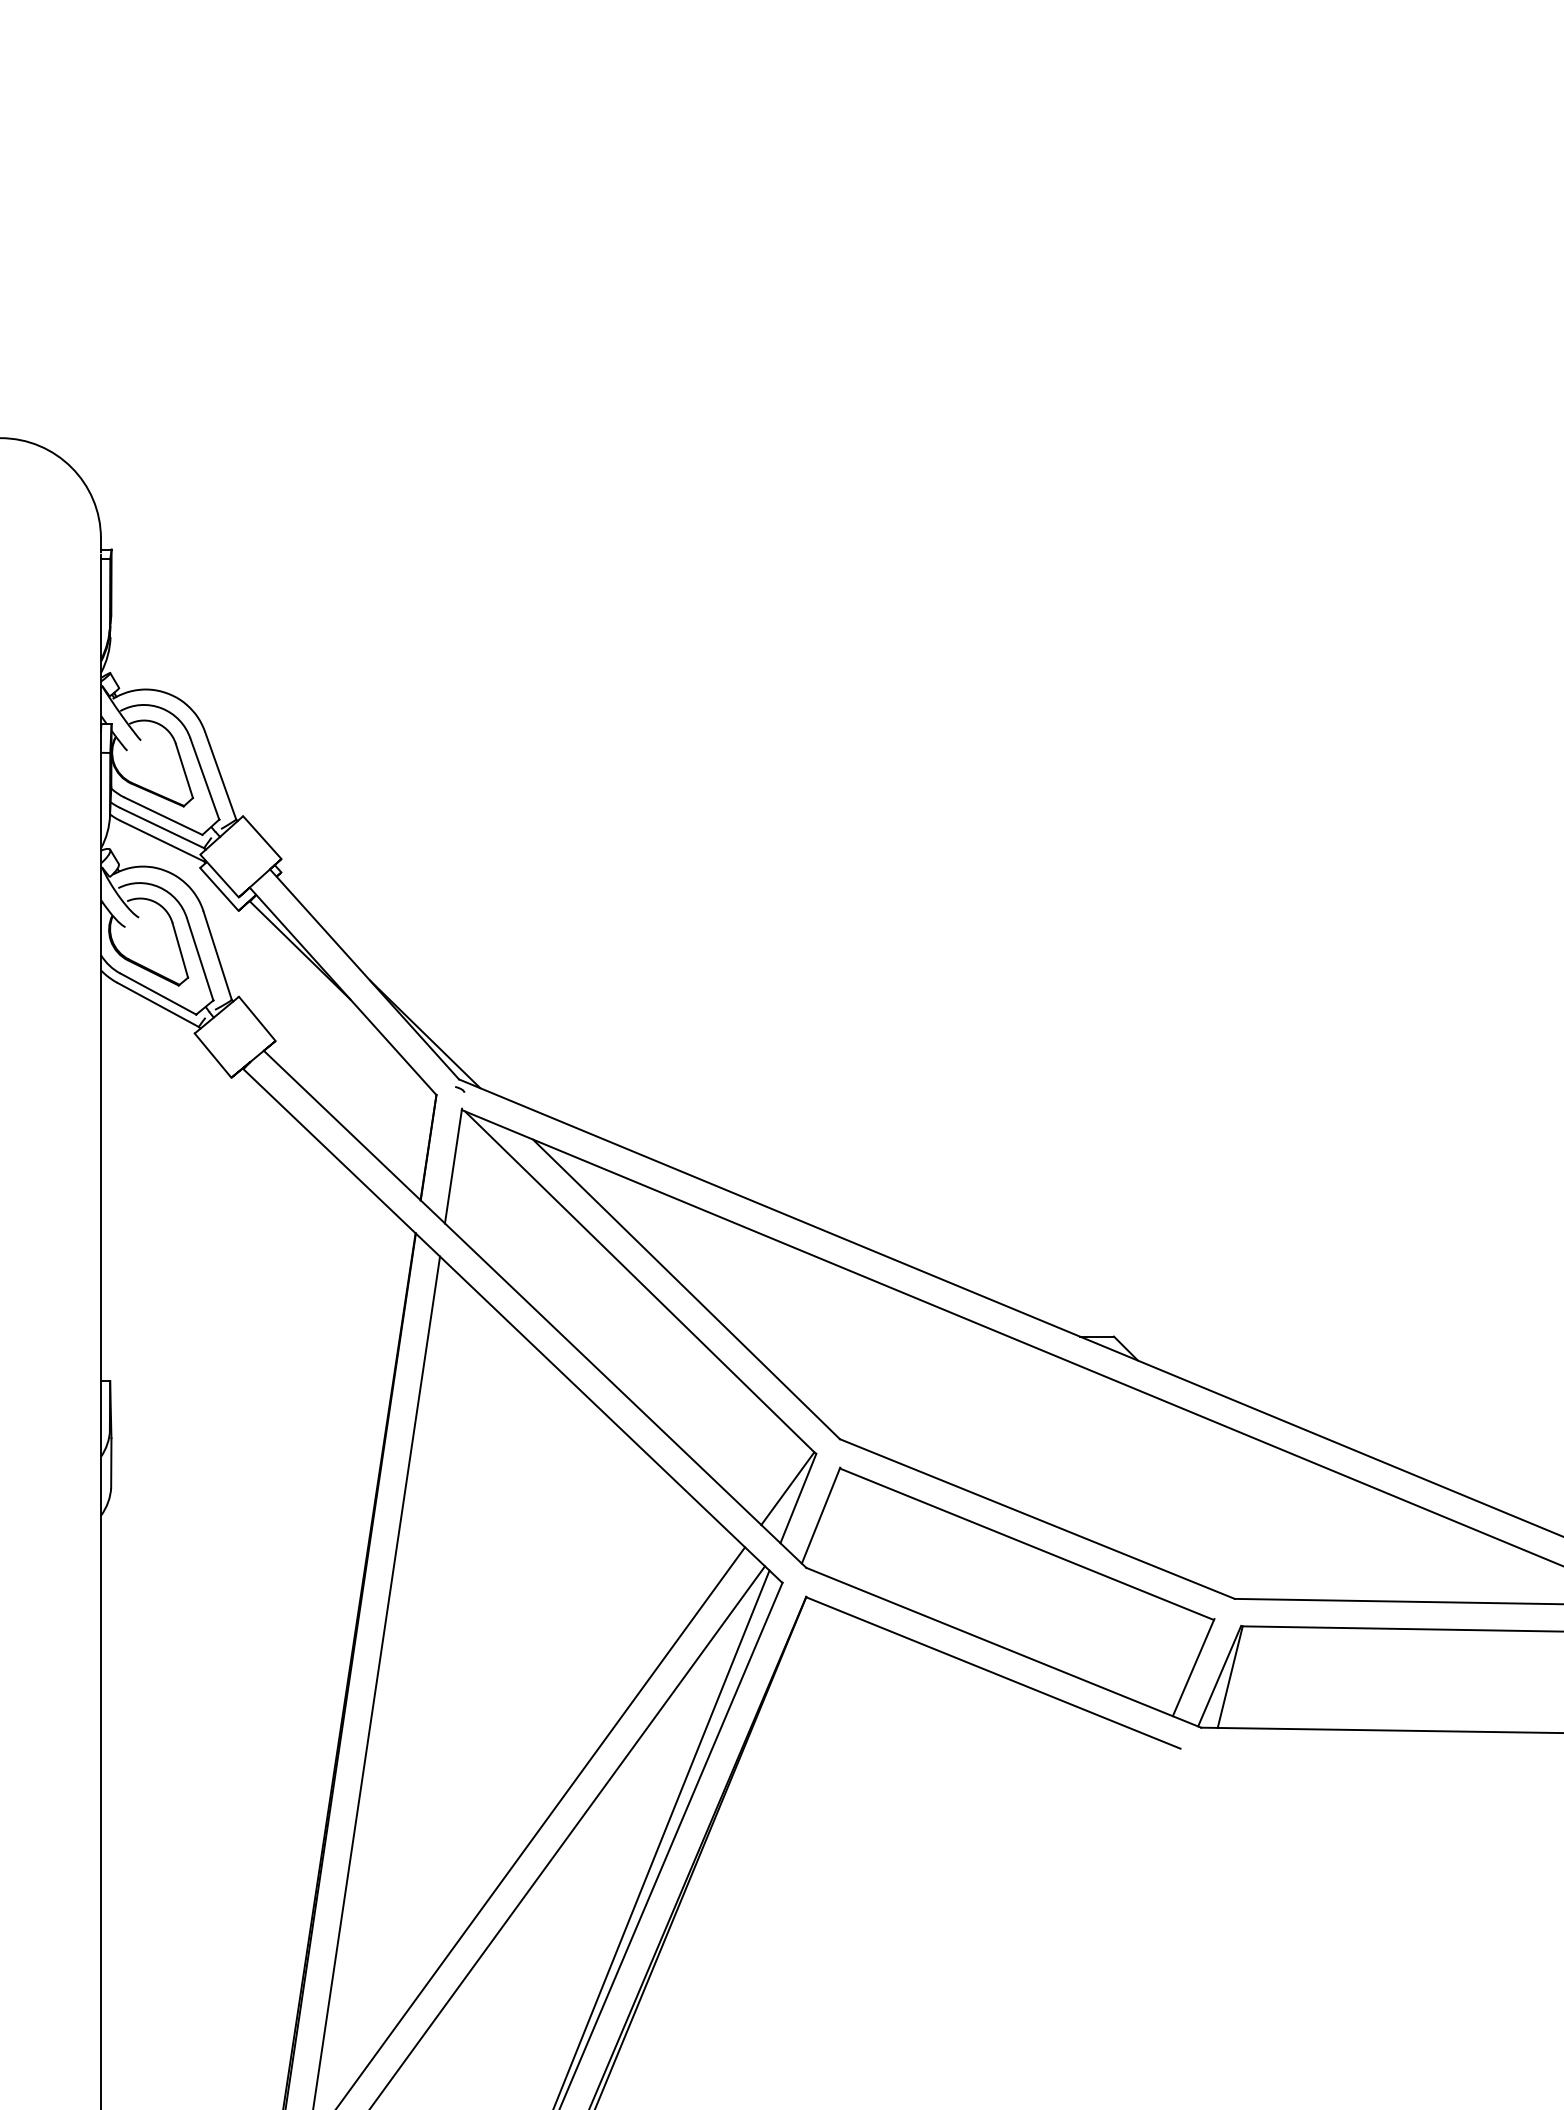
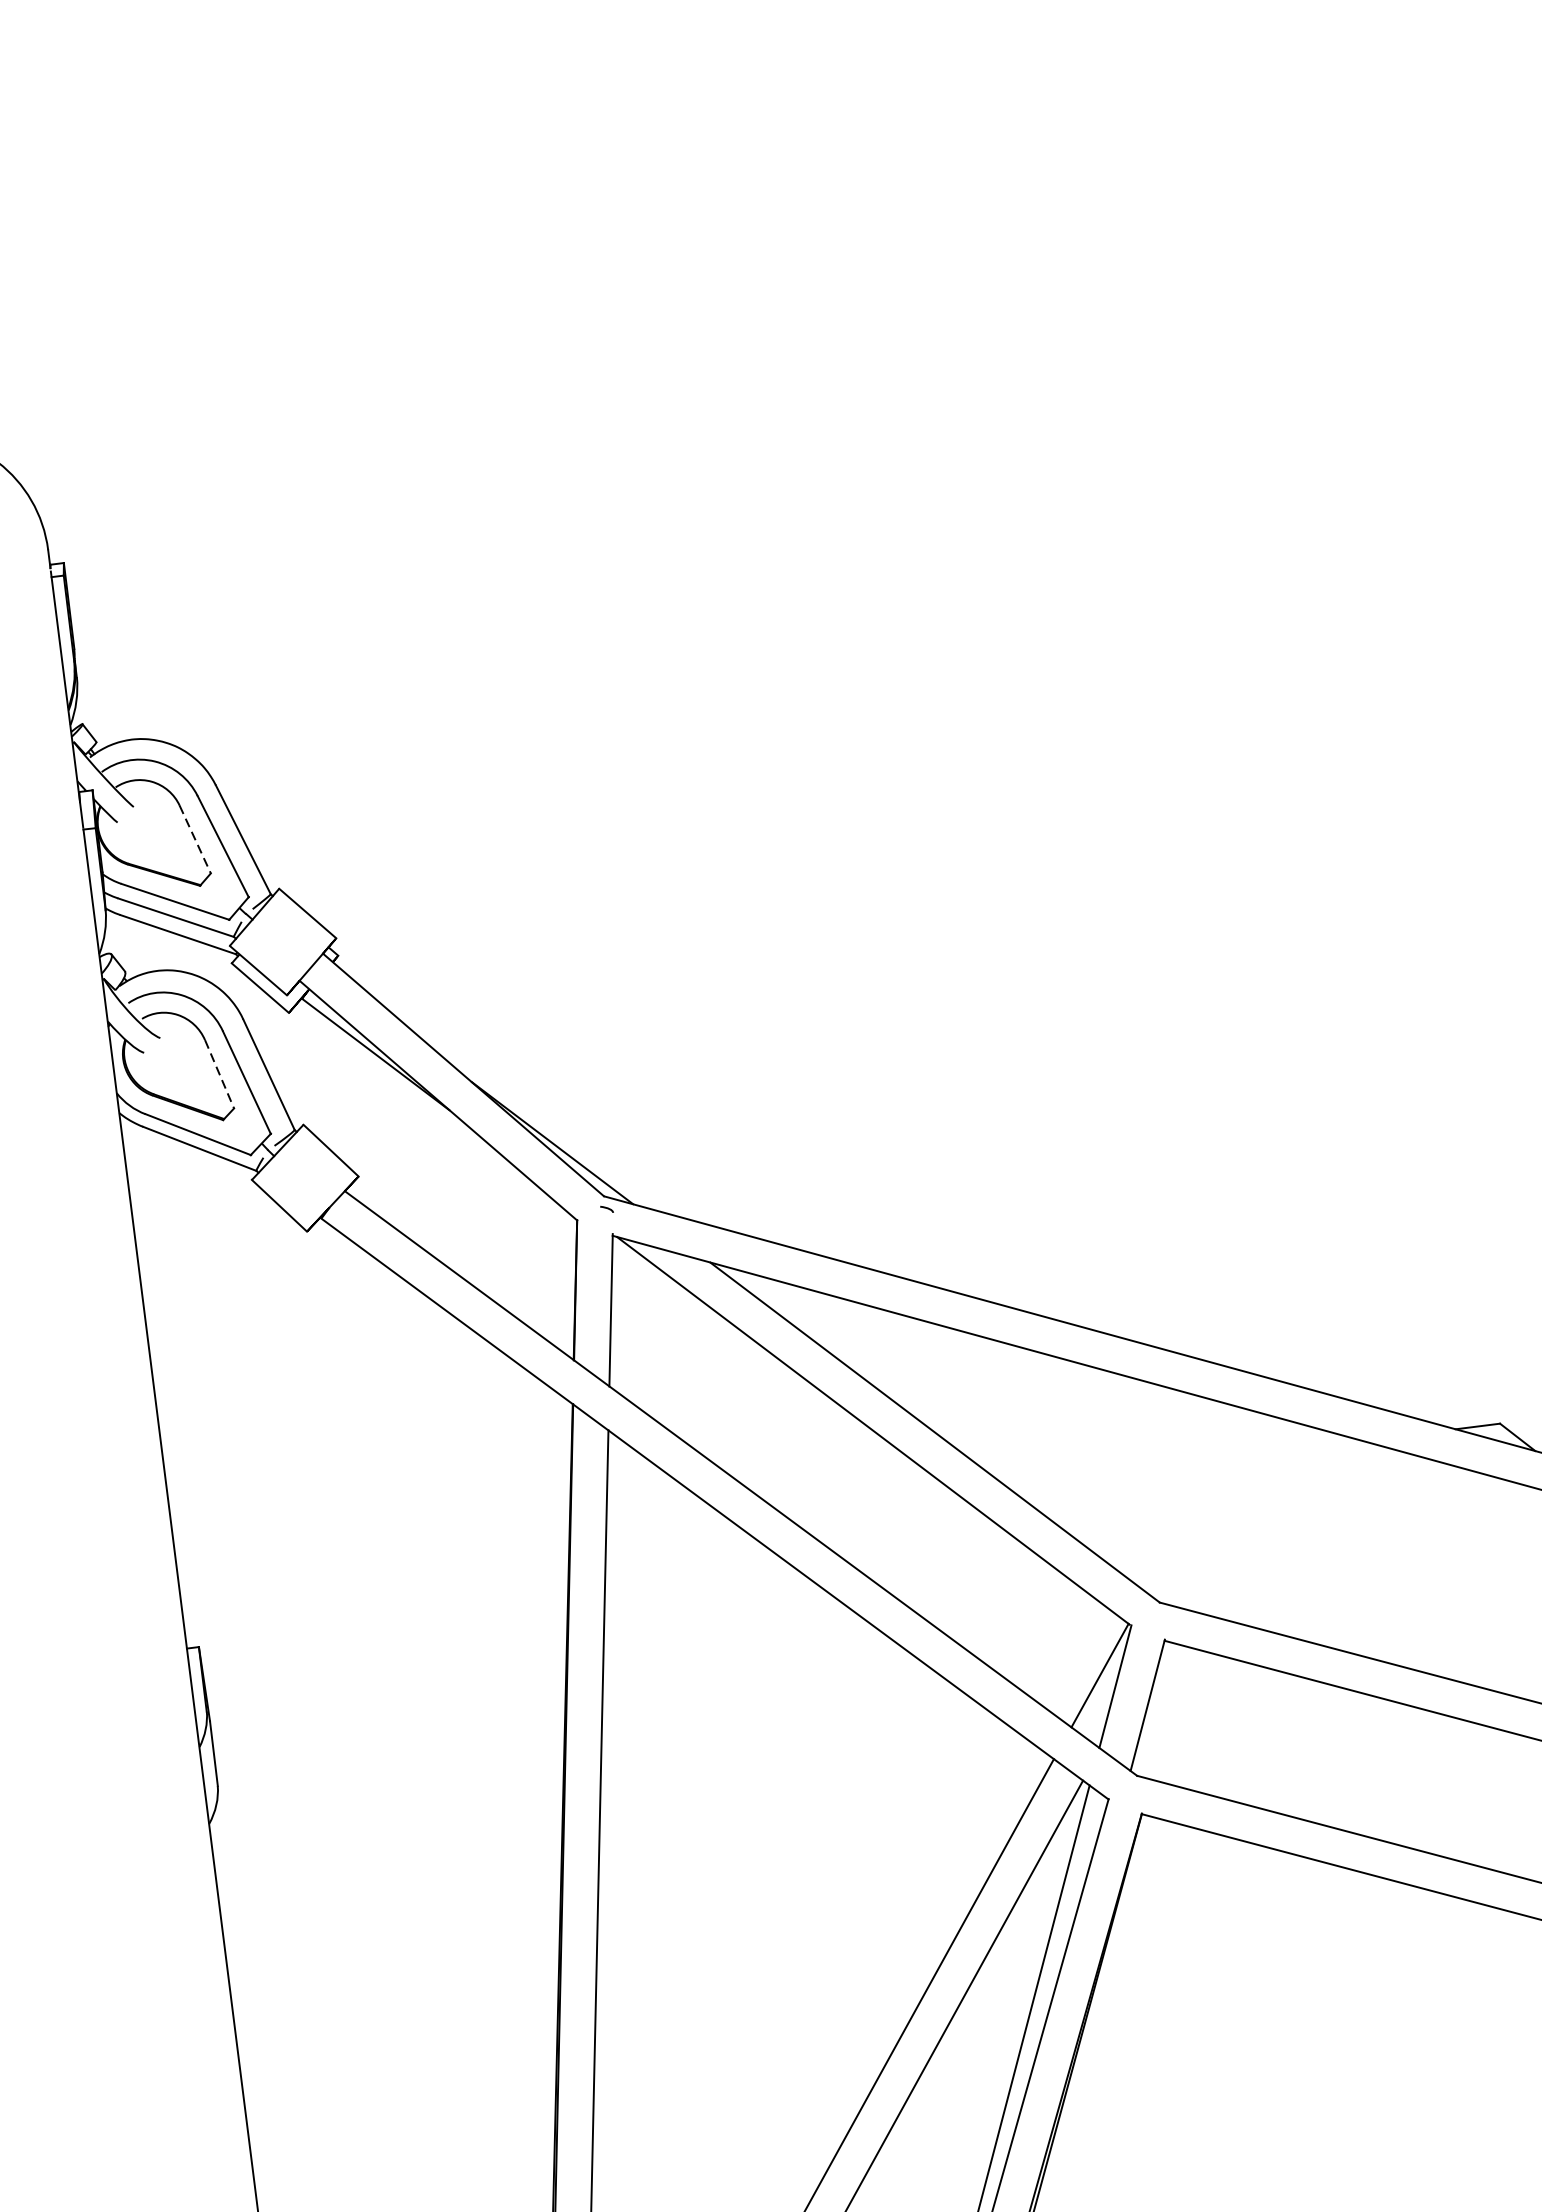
line: (184, 771) -> (195, 840), solid -> dashed
line: (180, 951) -> (219, 1075), solid -> dashed

